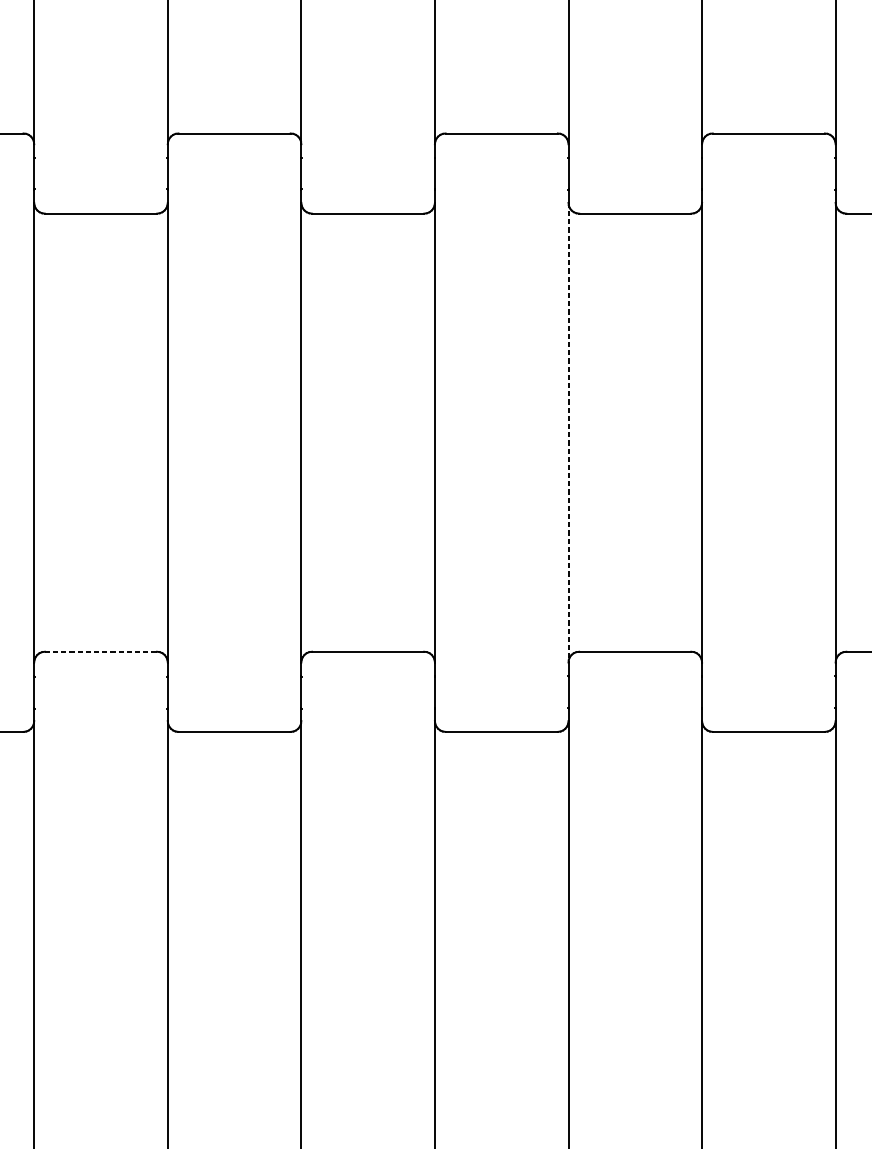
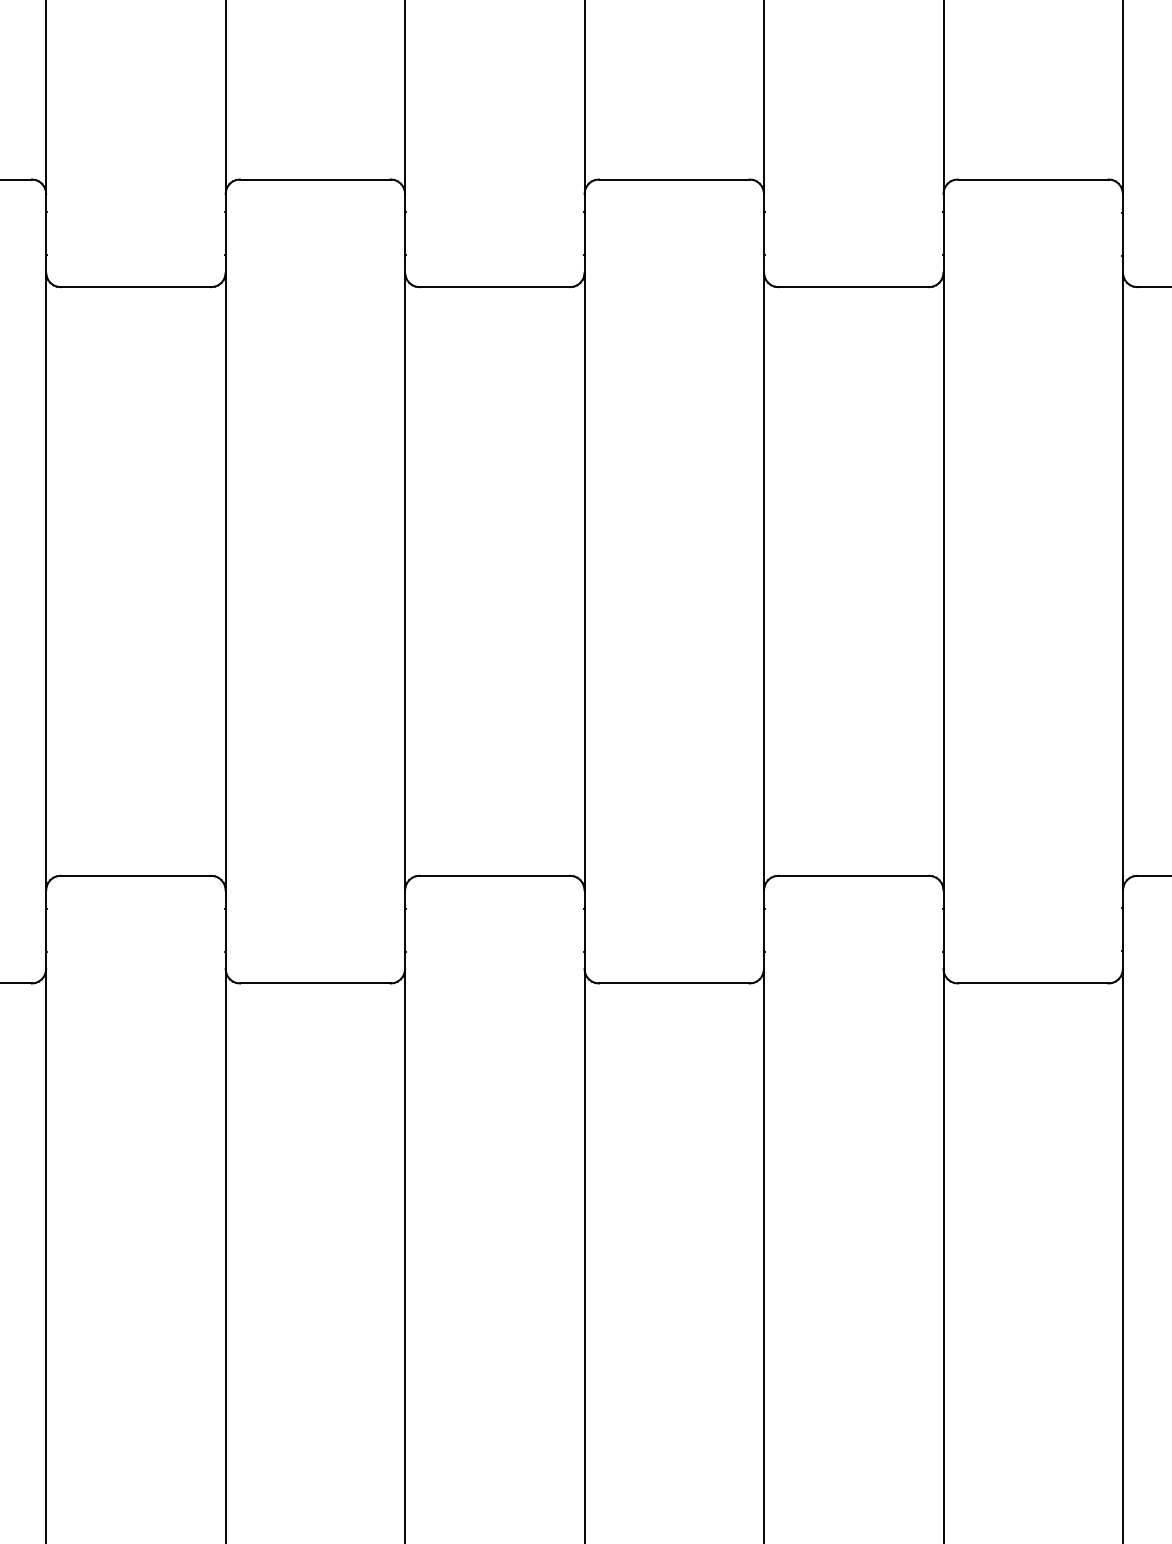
line: (568, 432) -> (764, 581), dashed -> solid
line: (101, 651) -> (136, 875), dashed -> solid

